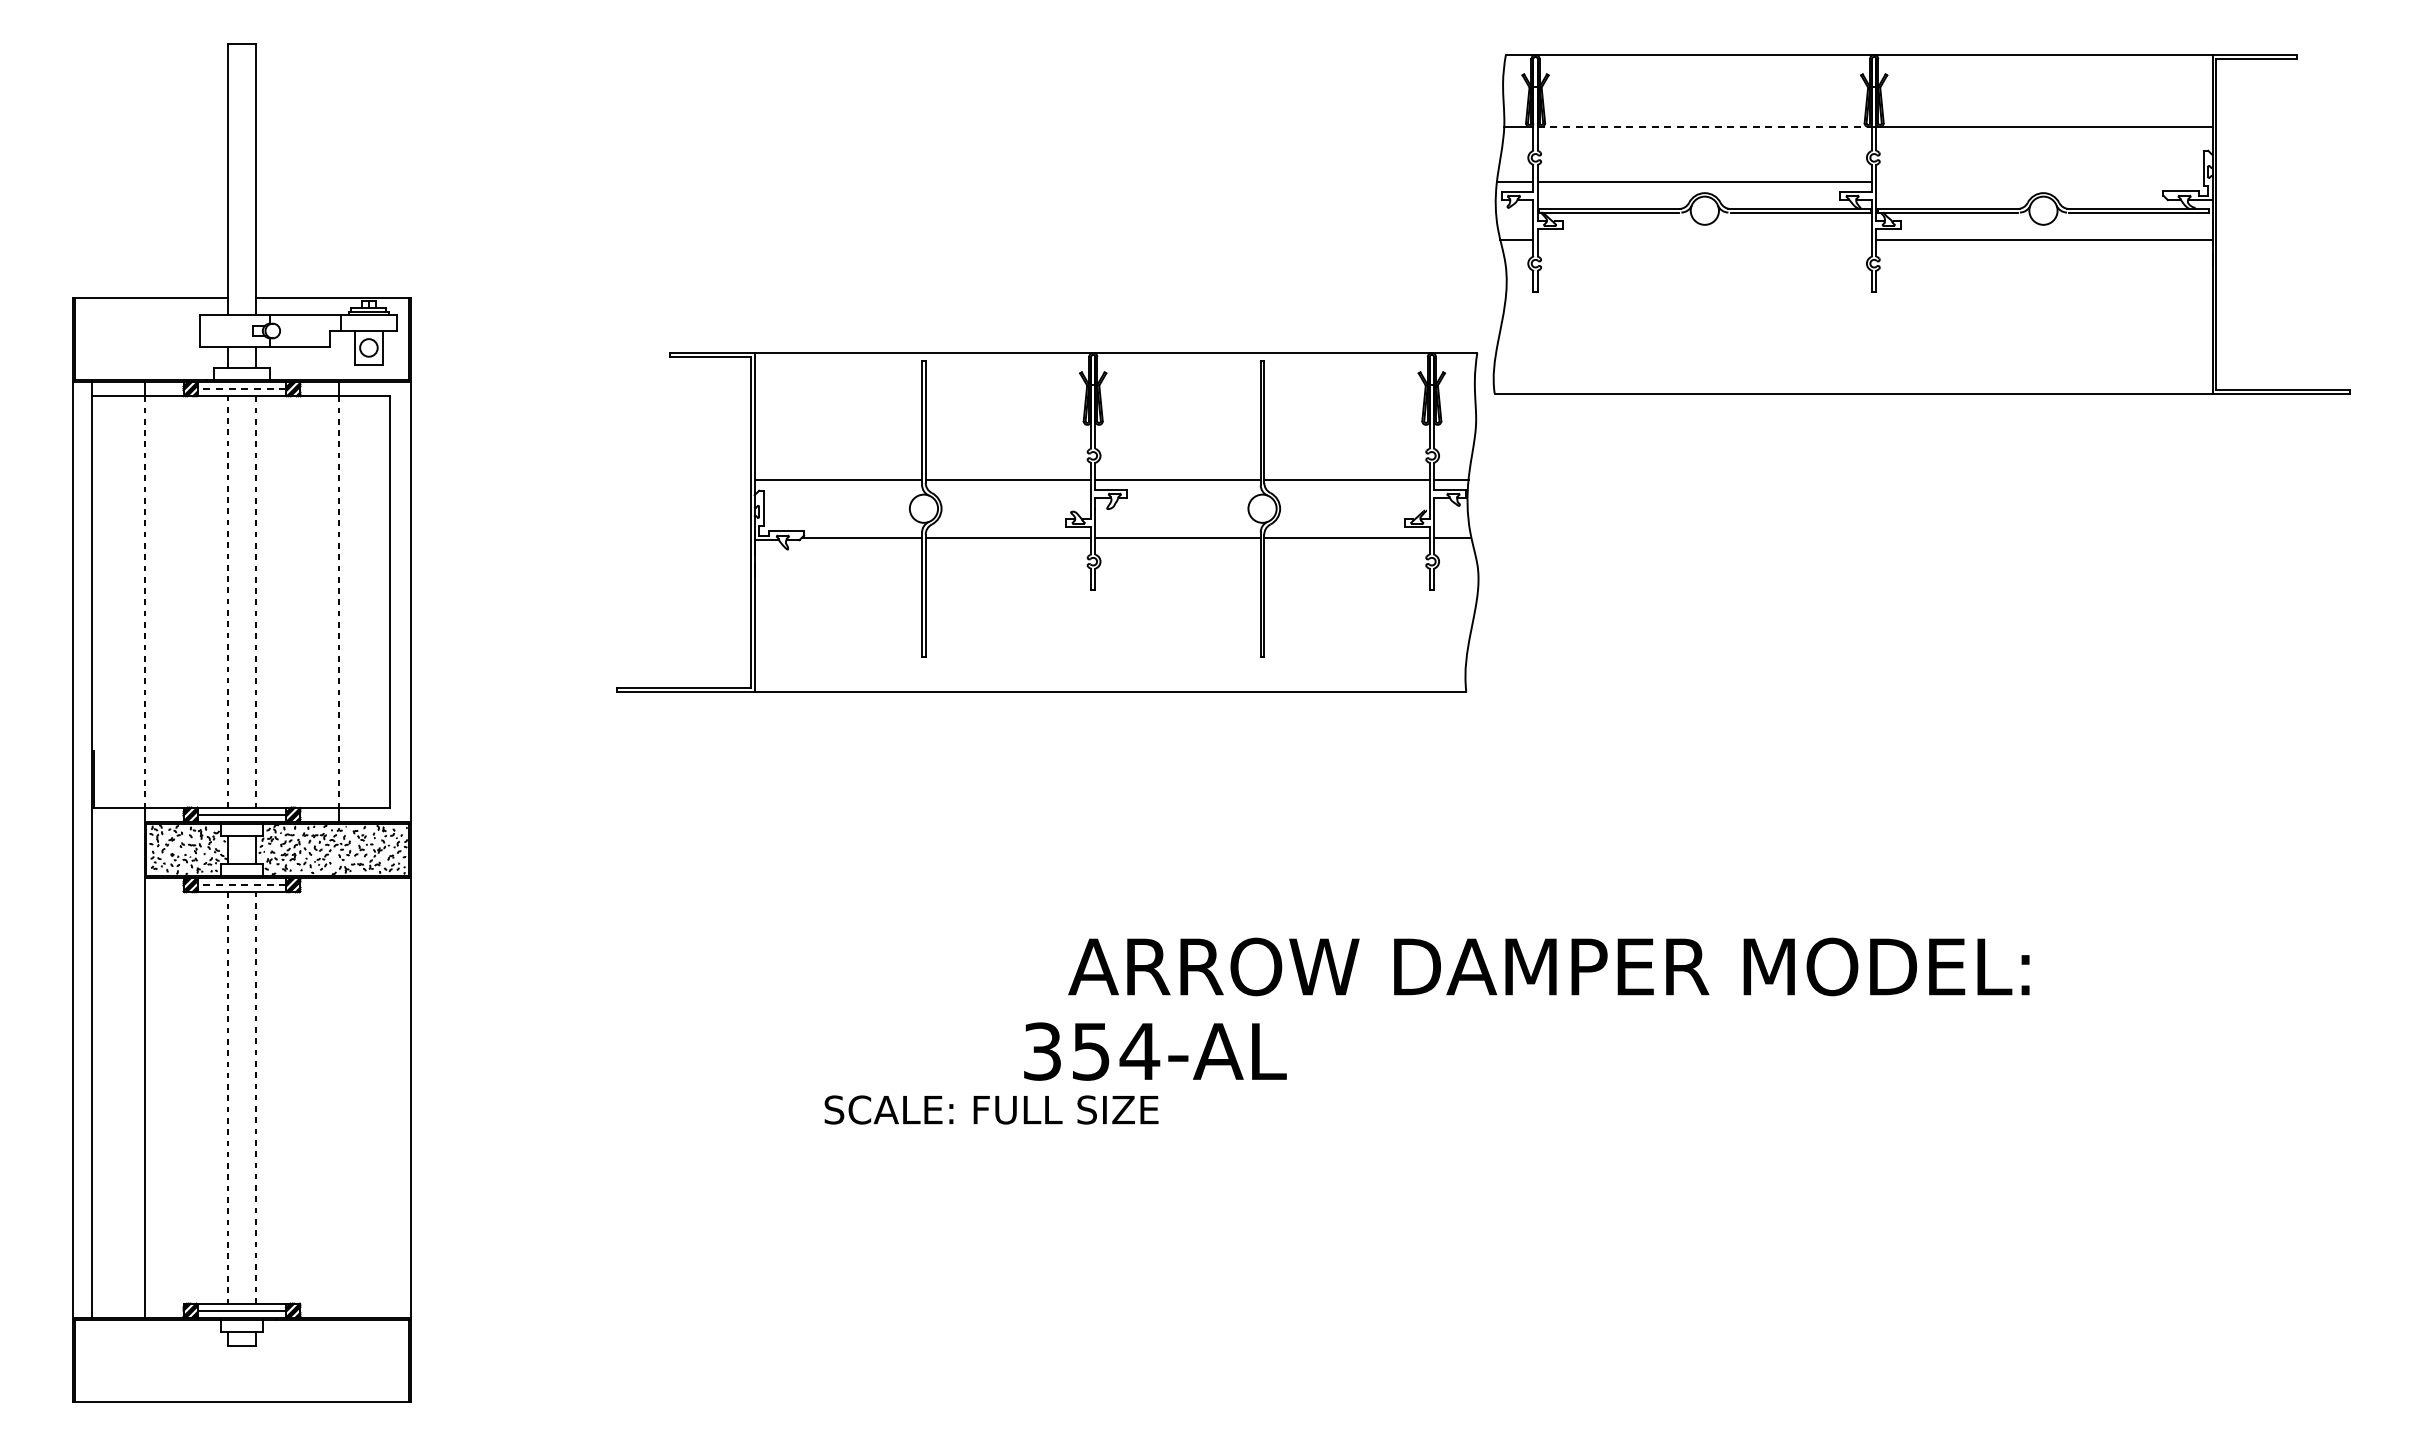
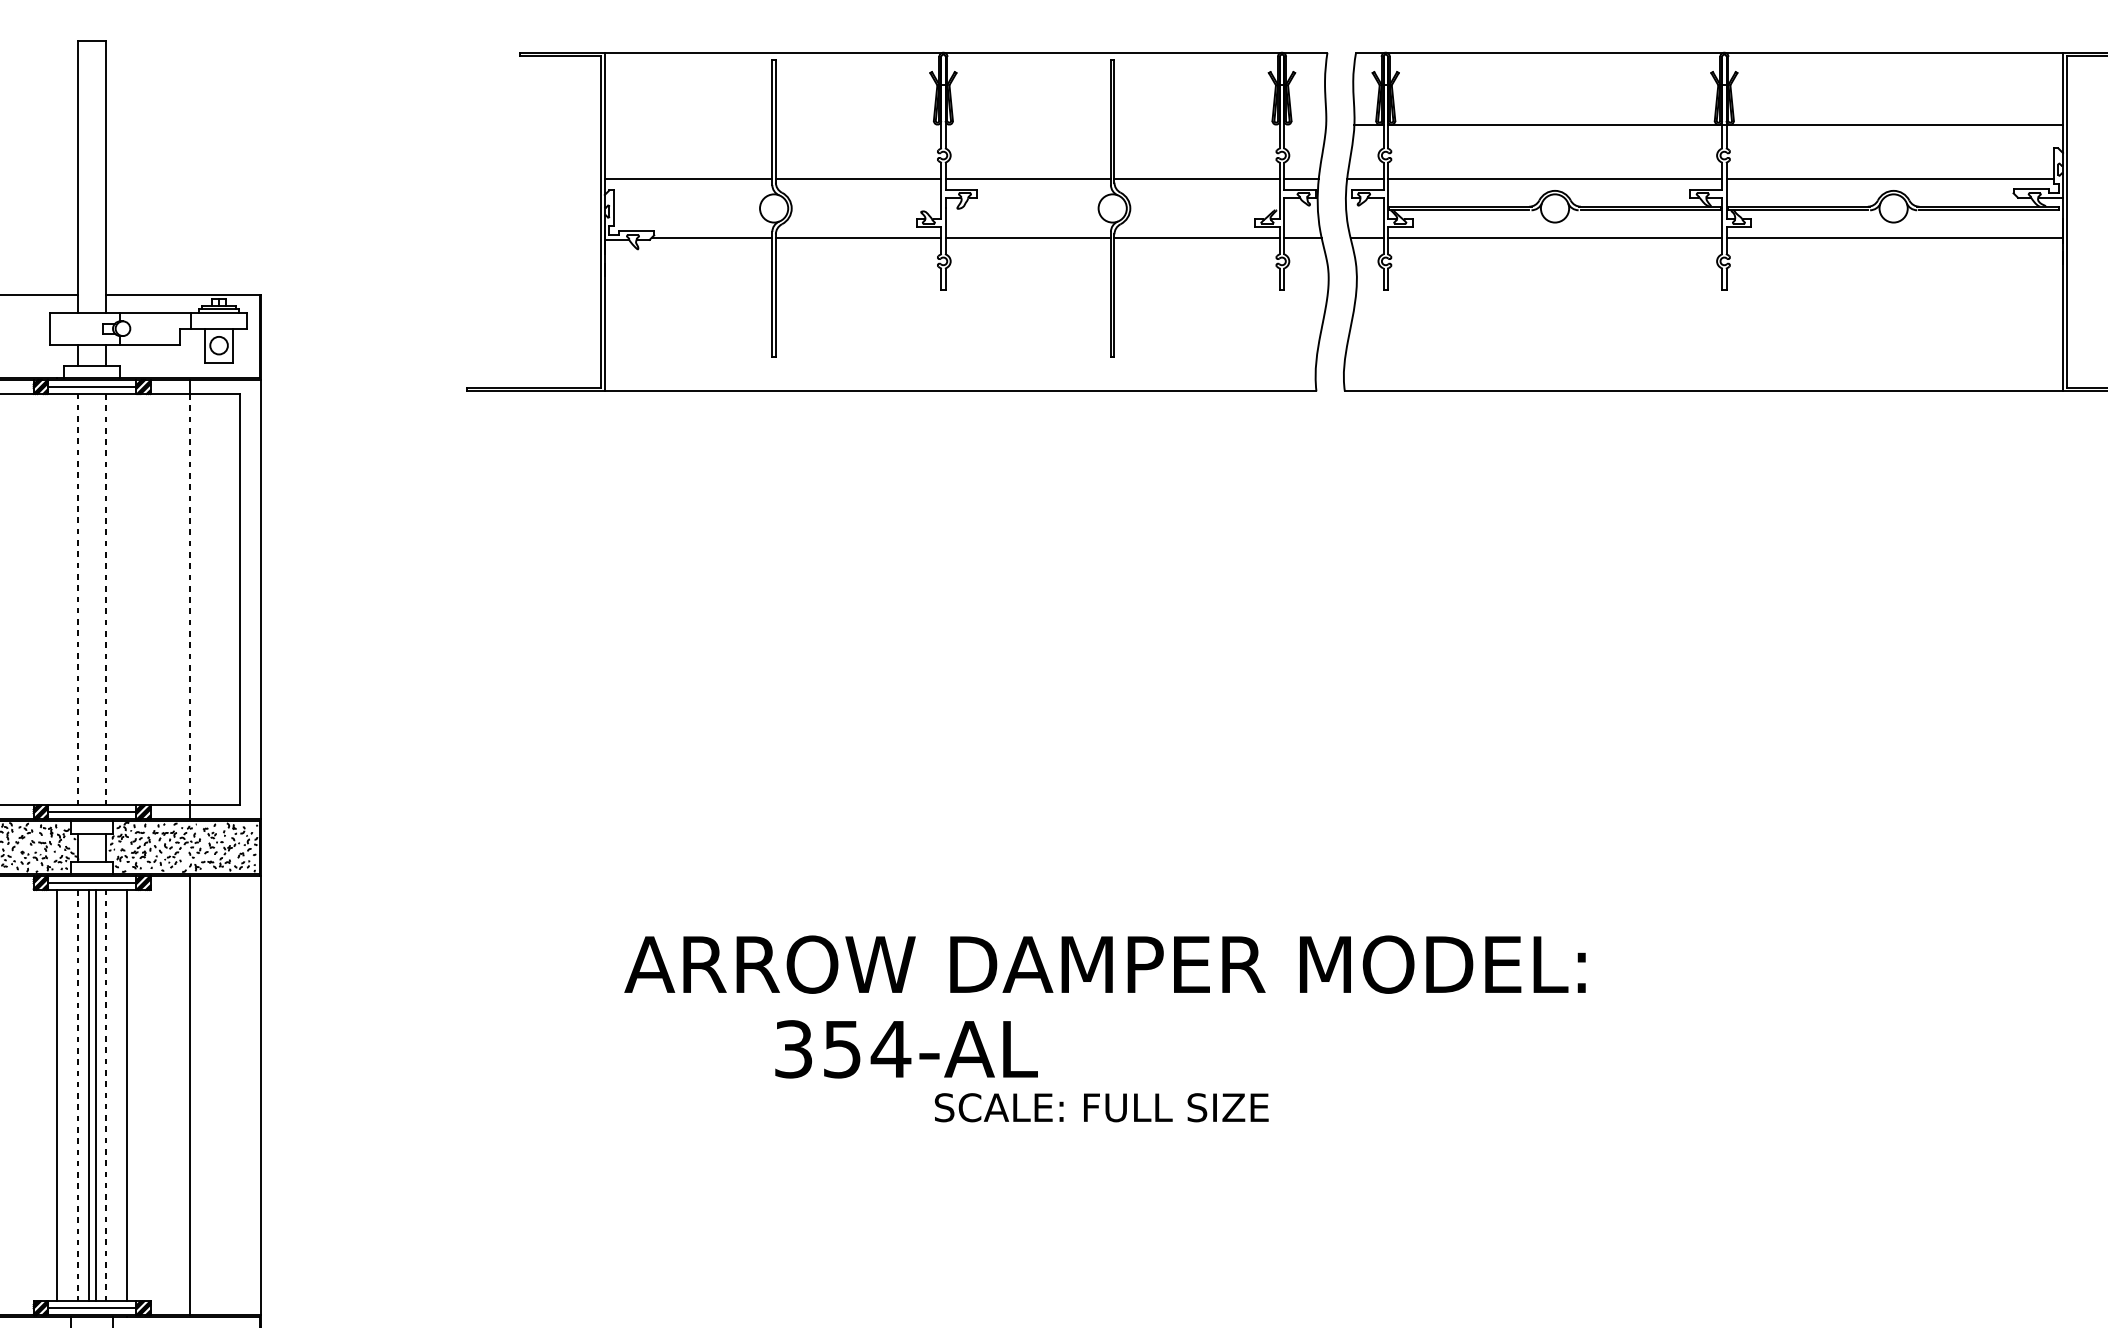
line: (1705, 126) -> (1555, 124), dashed -> solid
line: (2039, 181) -> (1889, 179), added
line: (1704, 239) -> (1554, 237), added
line: (241, 389) -> (91, 387), dashed -> solid
part: (1047, 522) -> (897, 222), moved
line: (241, 885) -> (91, 883), dashed -> solid
text: (1548, 966) -> (1104, 964), moved
text: (1155, 1051) -> (906, 1049), moved
line: (206, 1097) -> (56, 1095), added
line: (238, 1097) -> (88, 1095), added
line: (245, 1097) -> (95, 1095), added
line: (277, 1097) -> (127, 1095), added
line: (339, 1097) -> (189, 1095), added
text: (991, 1109) -> (1101, 1107), moved

